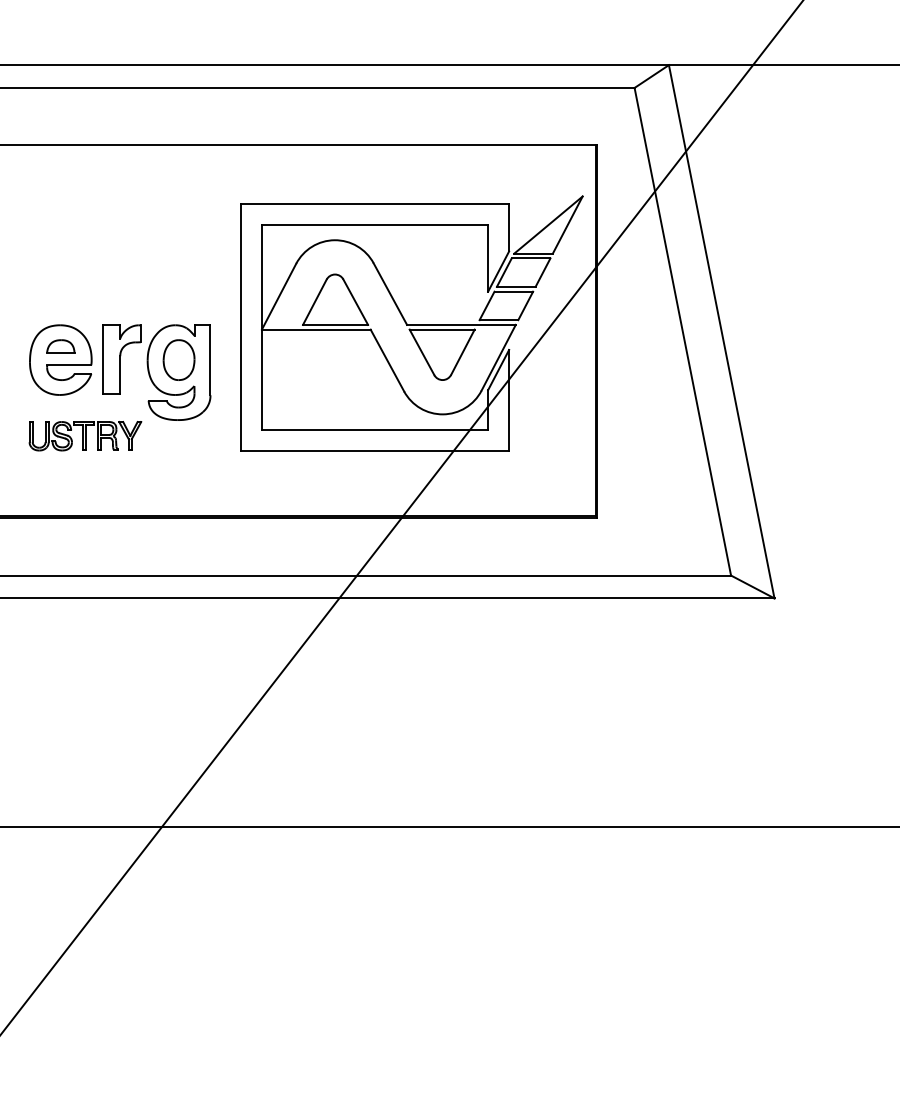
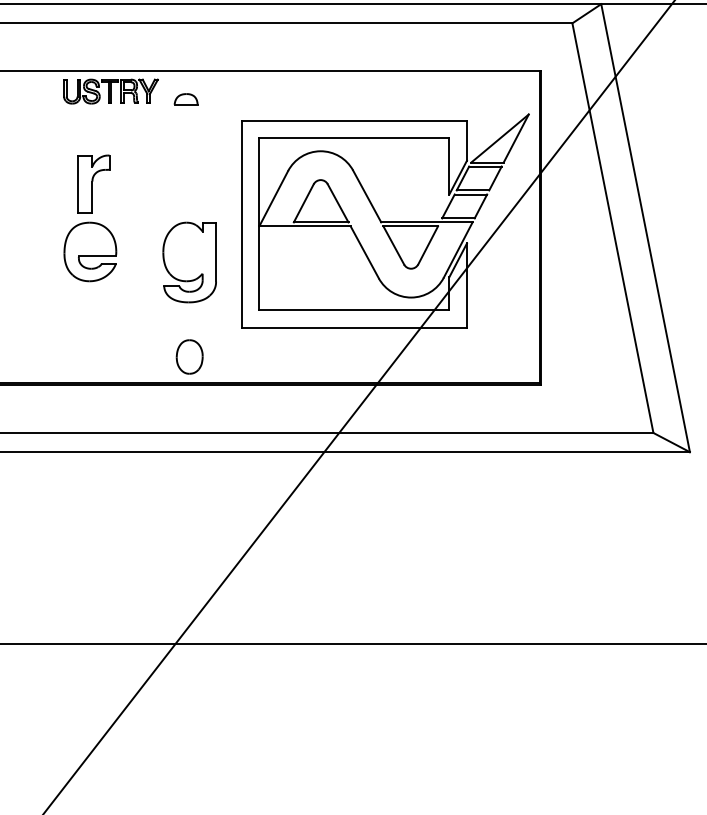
part: (60, 346) -> (185, 99), moved
part: (121, 359) -> (93, 184), moved
part: (178, 359) -> (189, 356), moved
part: (85, 436) -> (111, 91), moved

